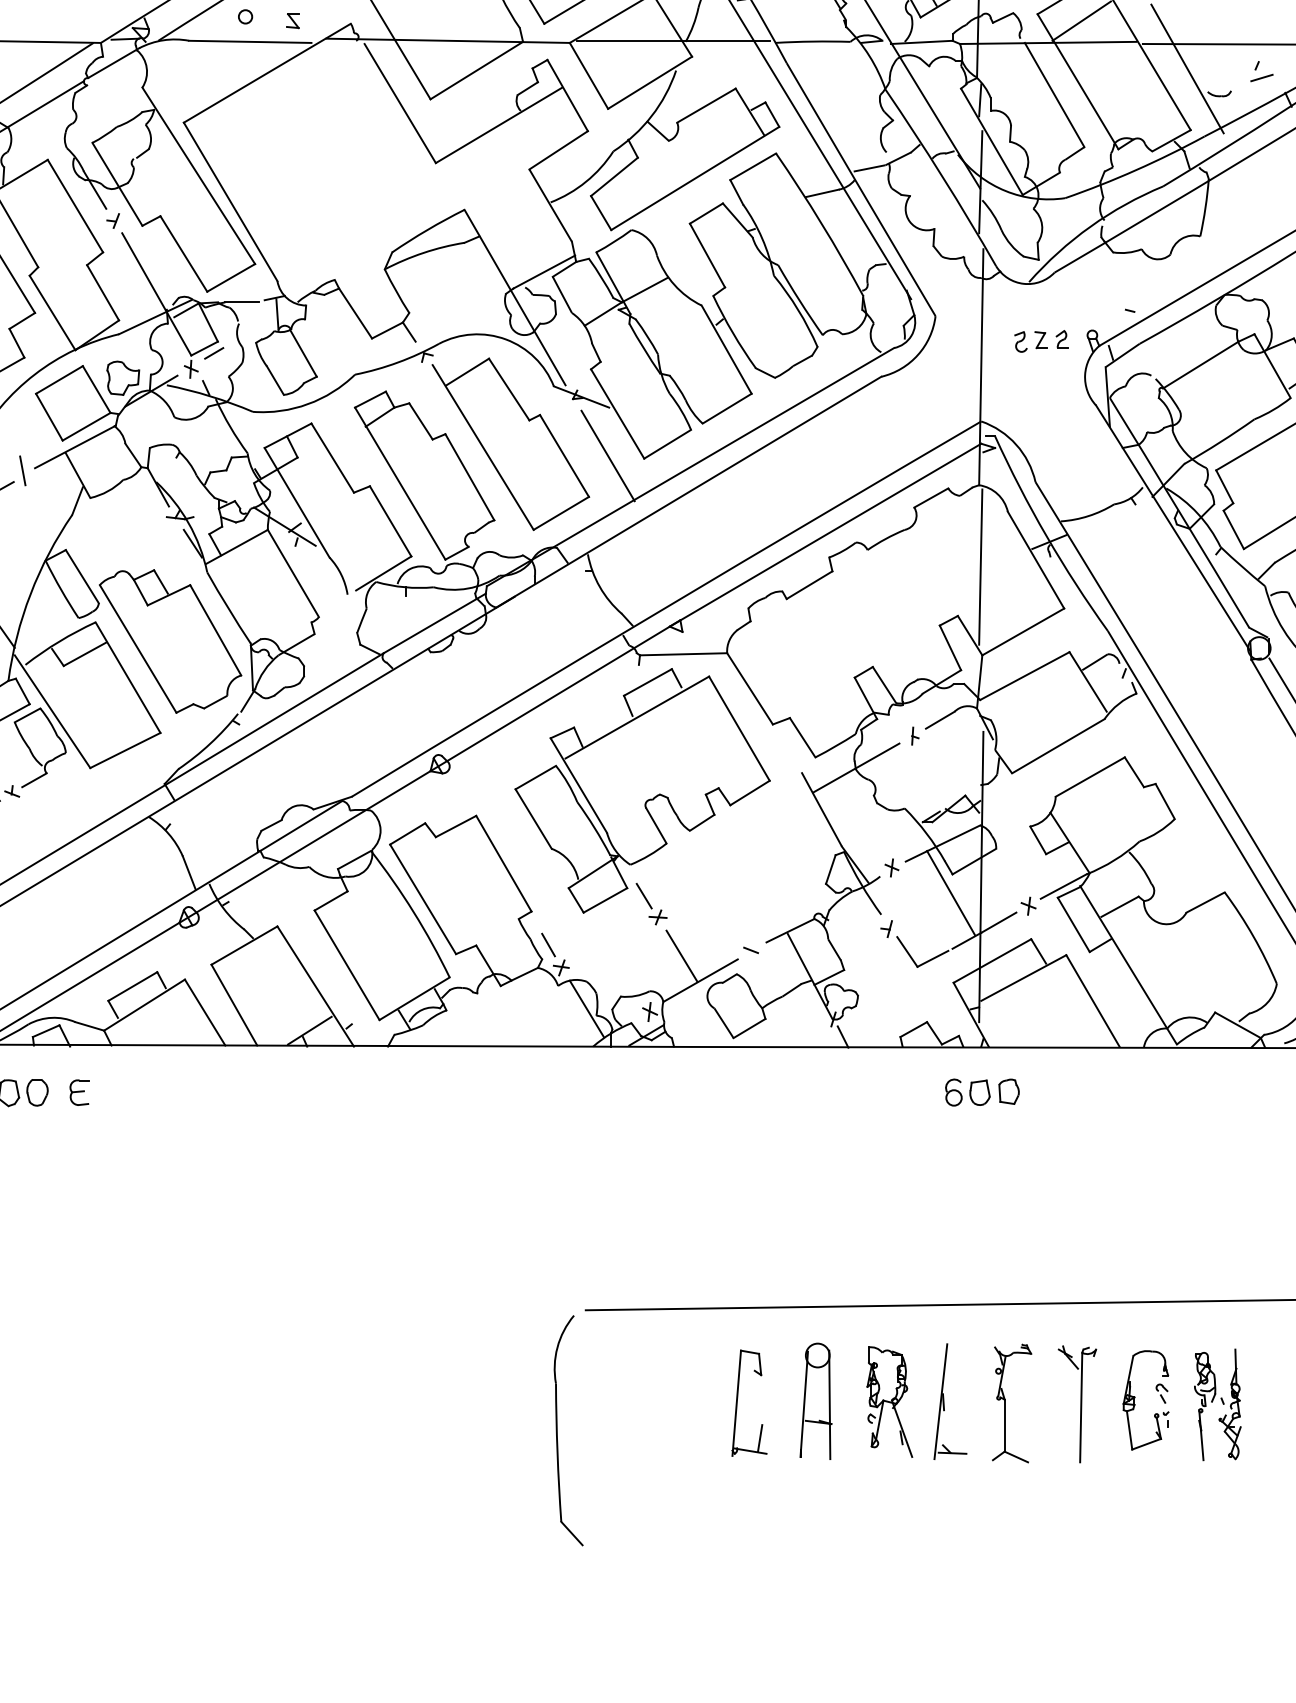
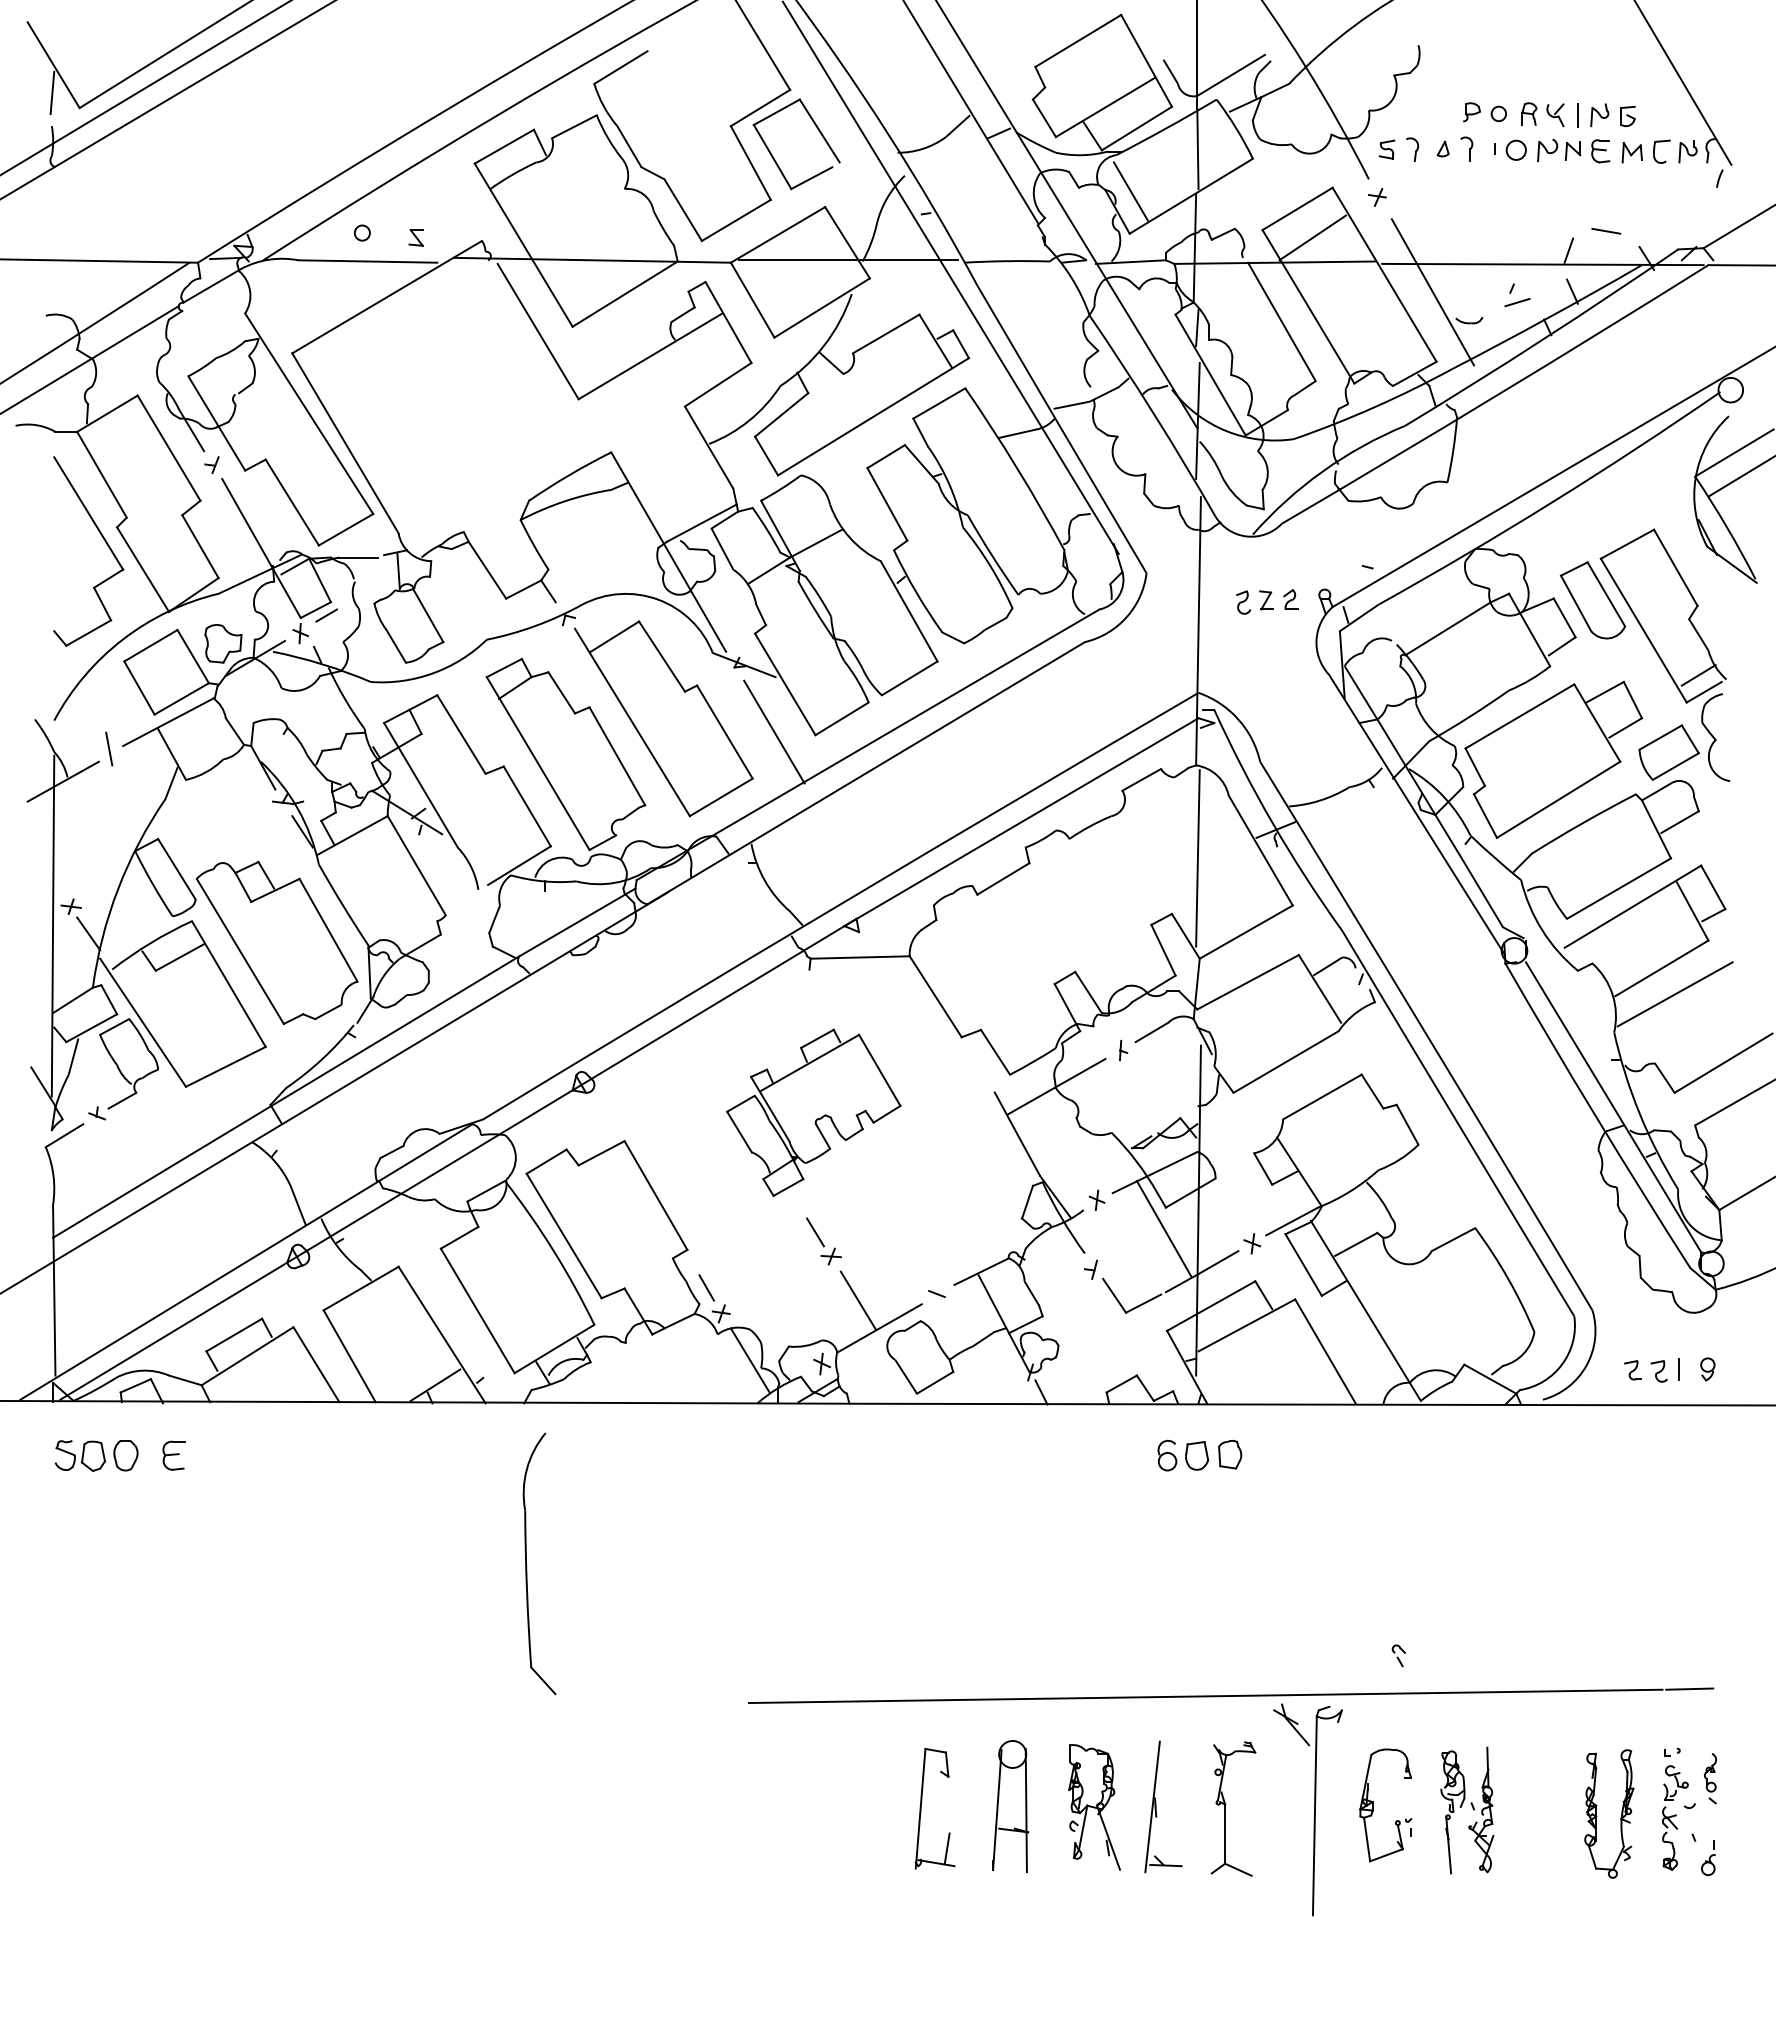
part: (642, 790) -> (813, 1112), size x0.6
part: (1161, 1393) -> (1398, 1655), moved
part: (1077, 1403) -> (1307, 1809), size x1.6
part: (558, 1432) -> (527, 1566), moved

